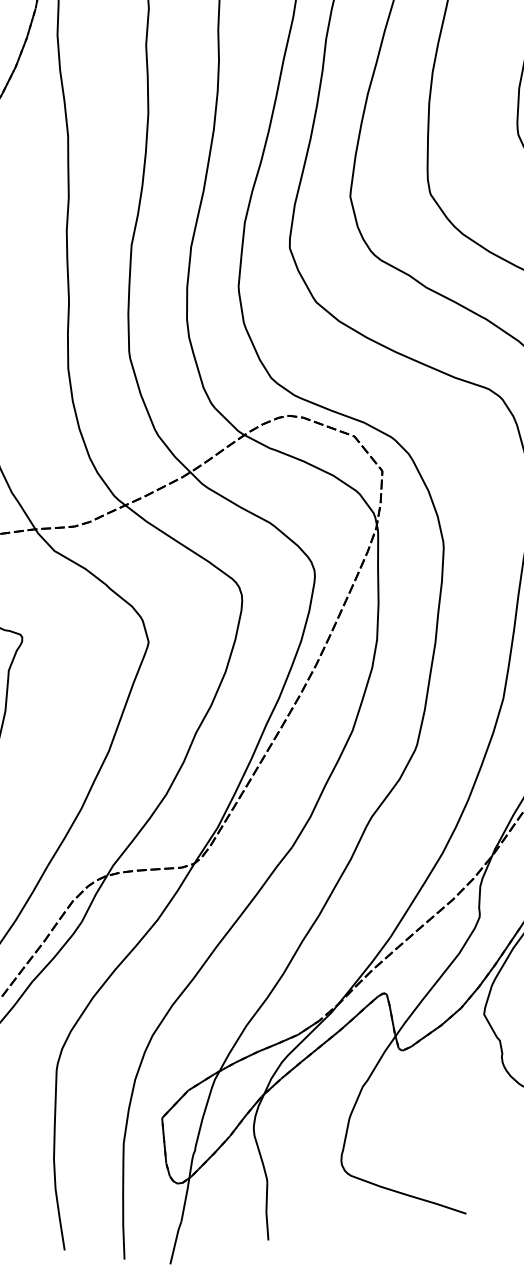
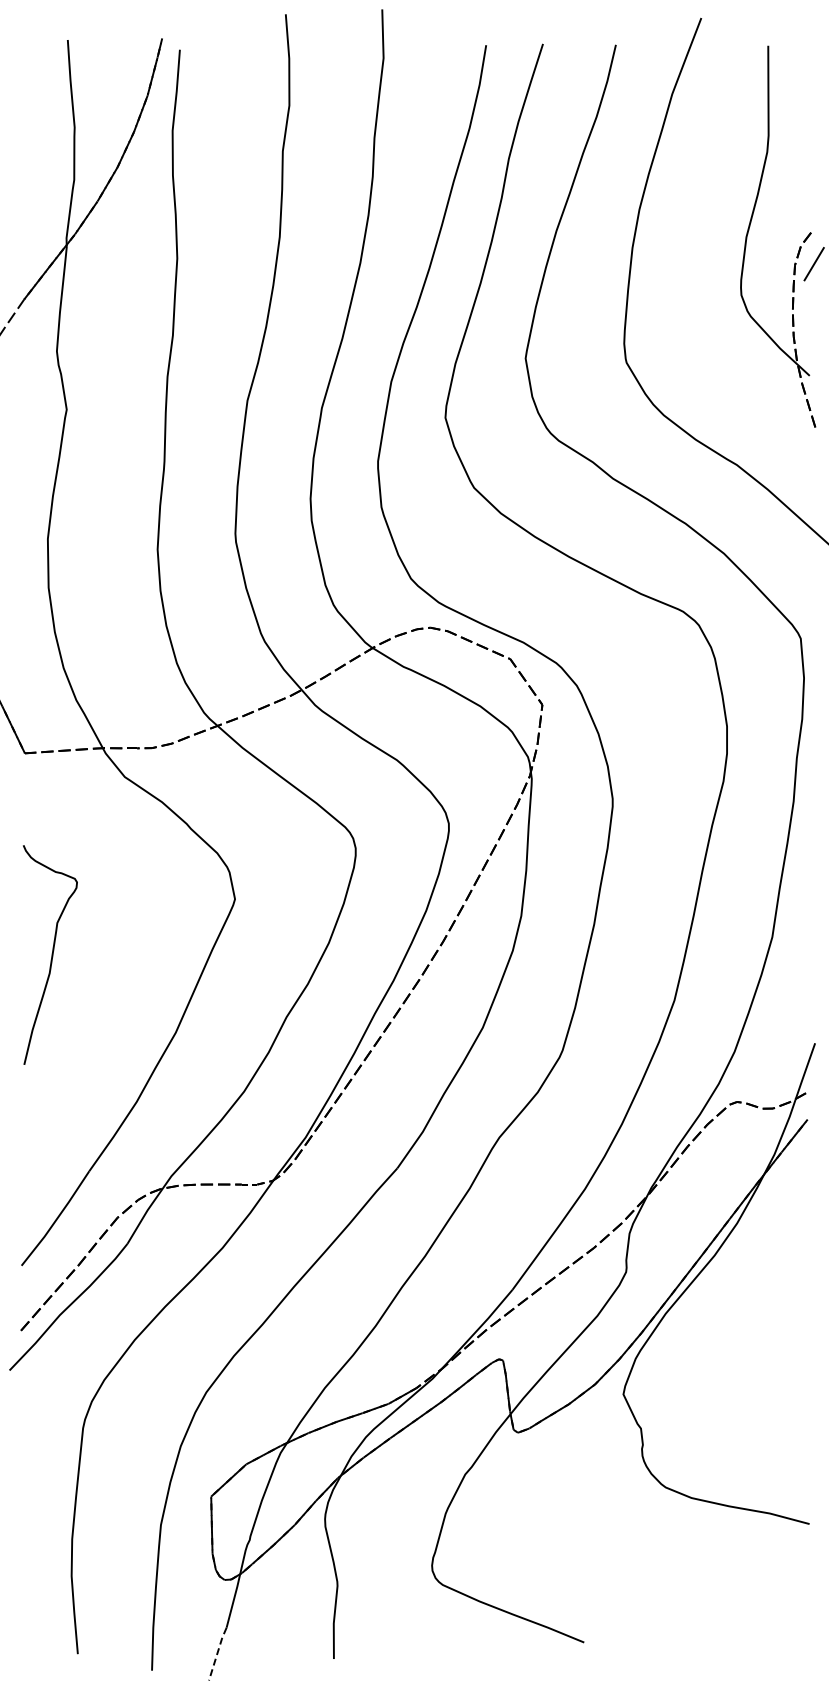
line: (175, 1242) -> (217, 1653), solid -> dashed

